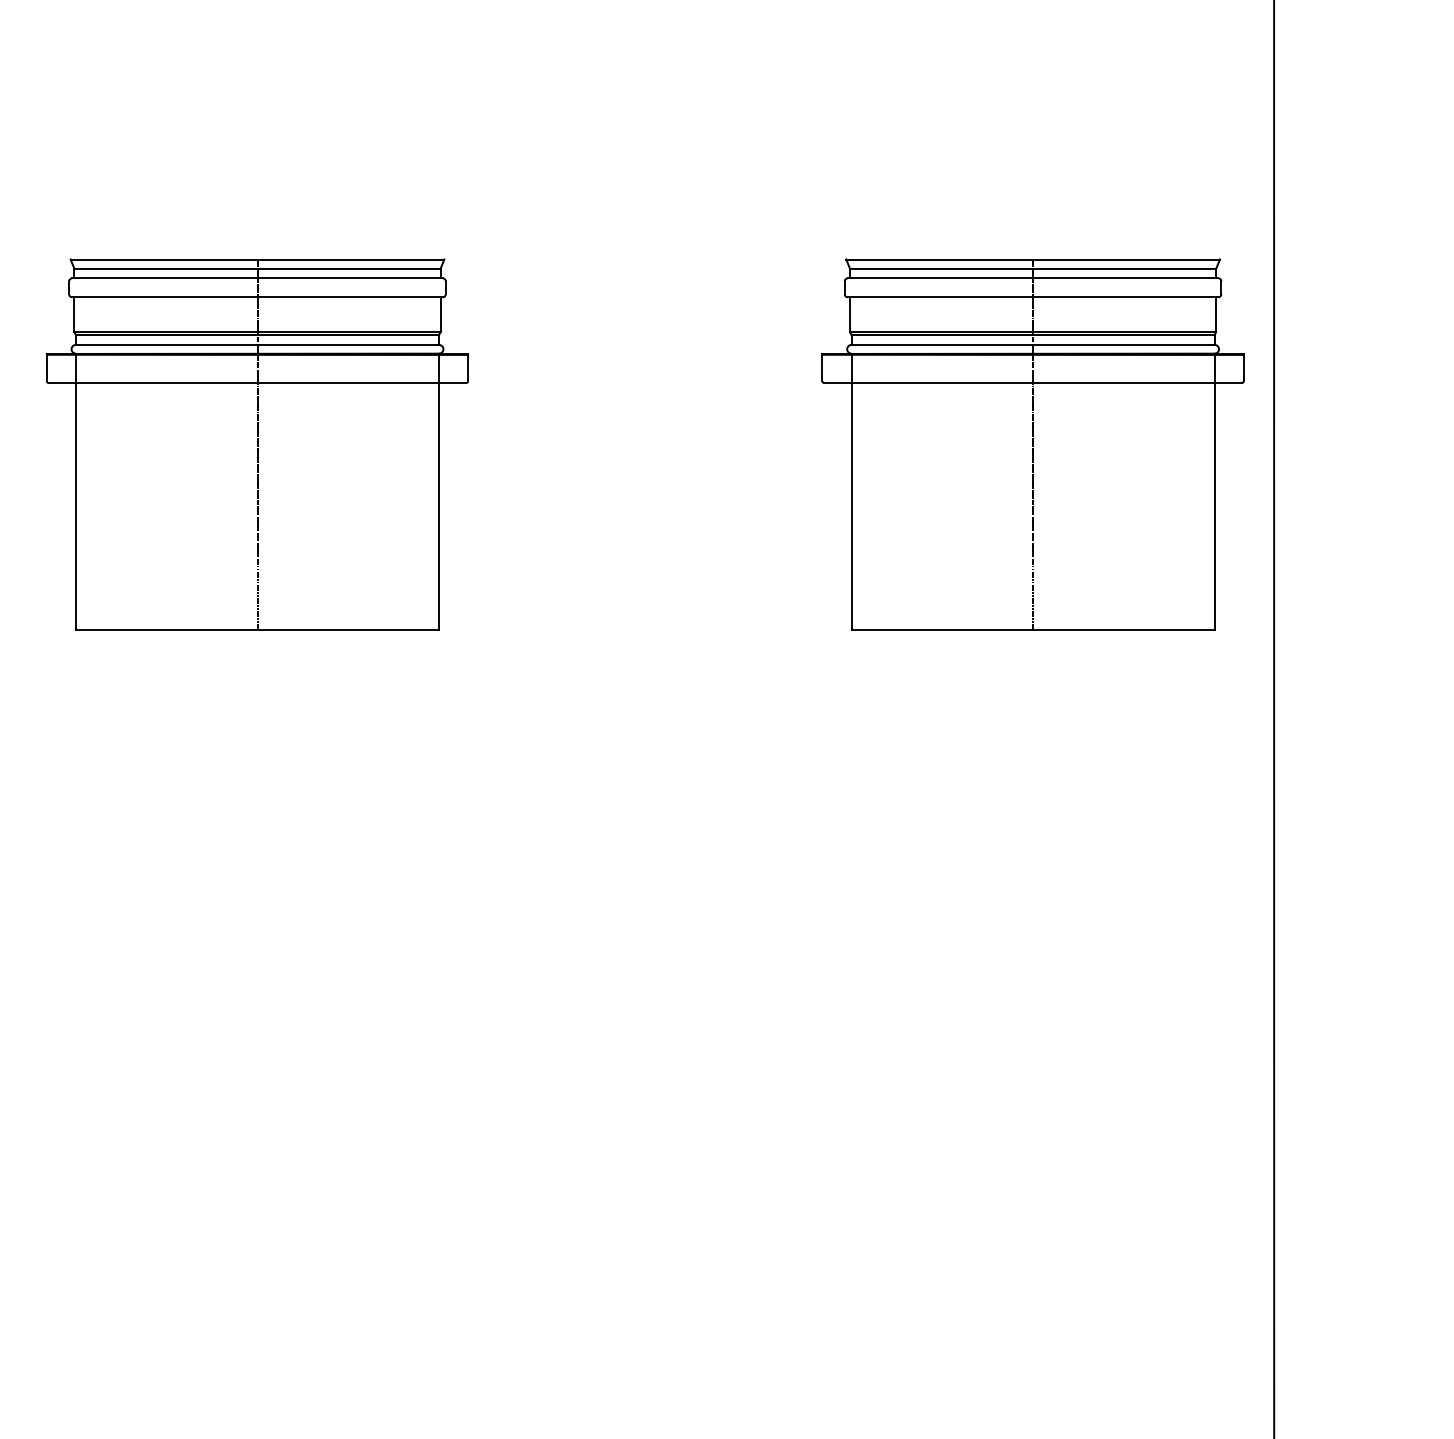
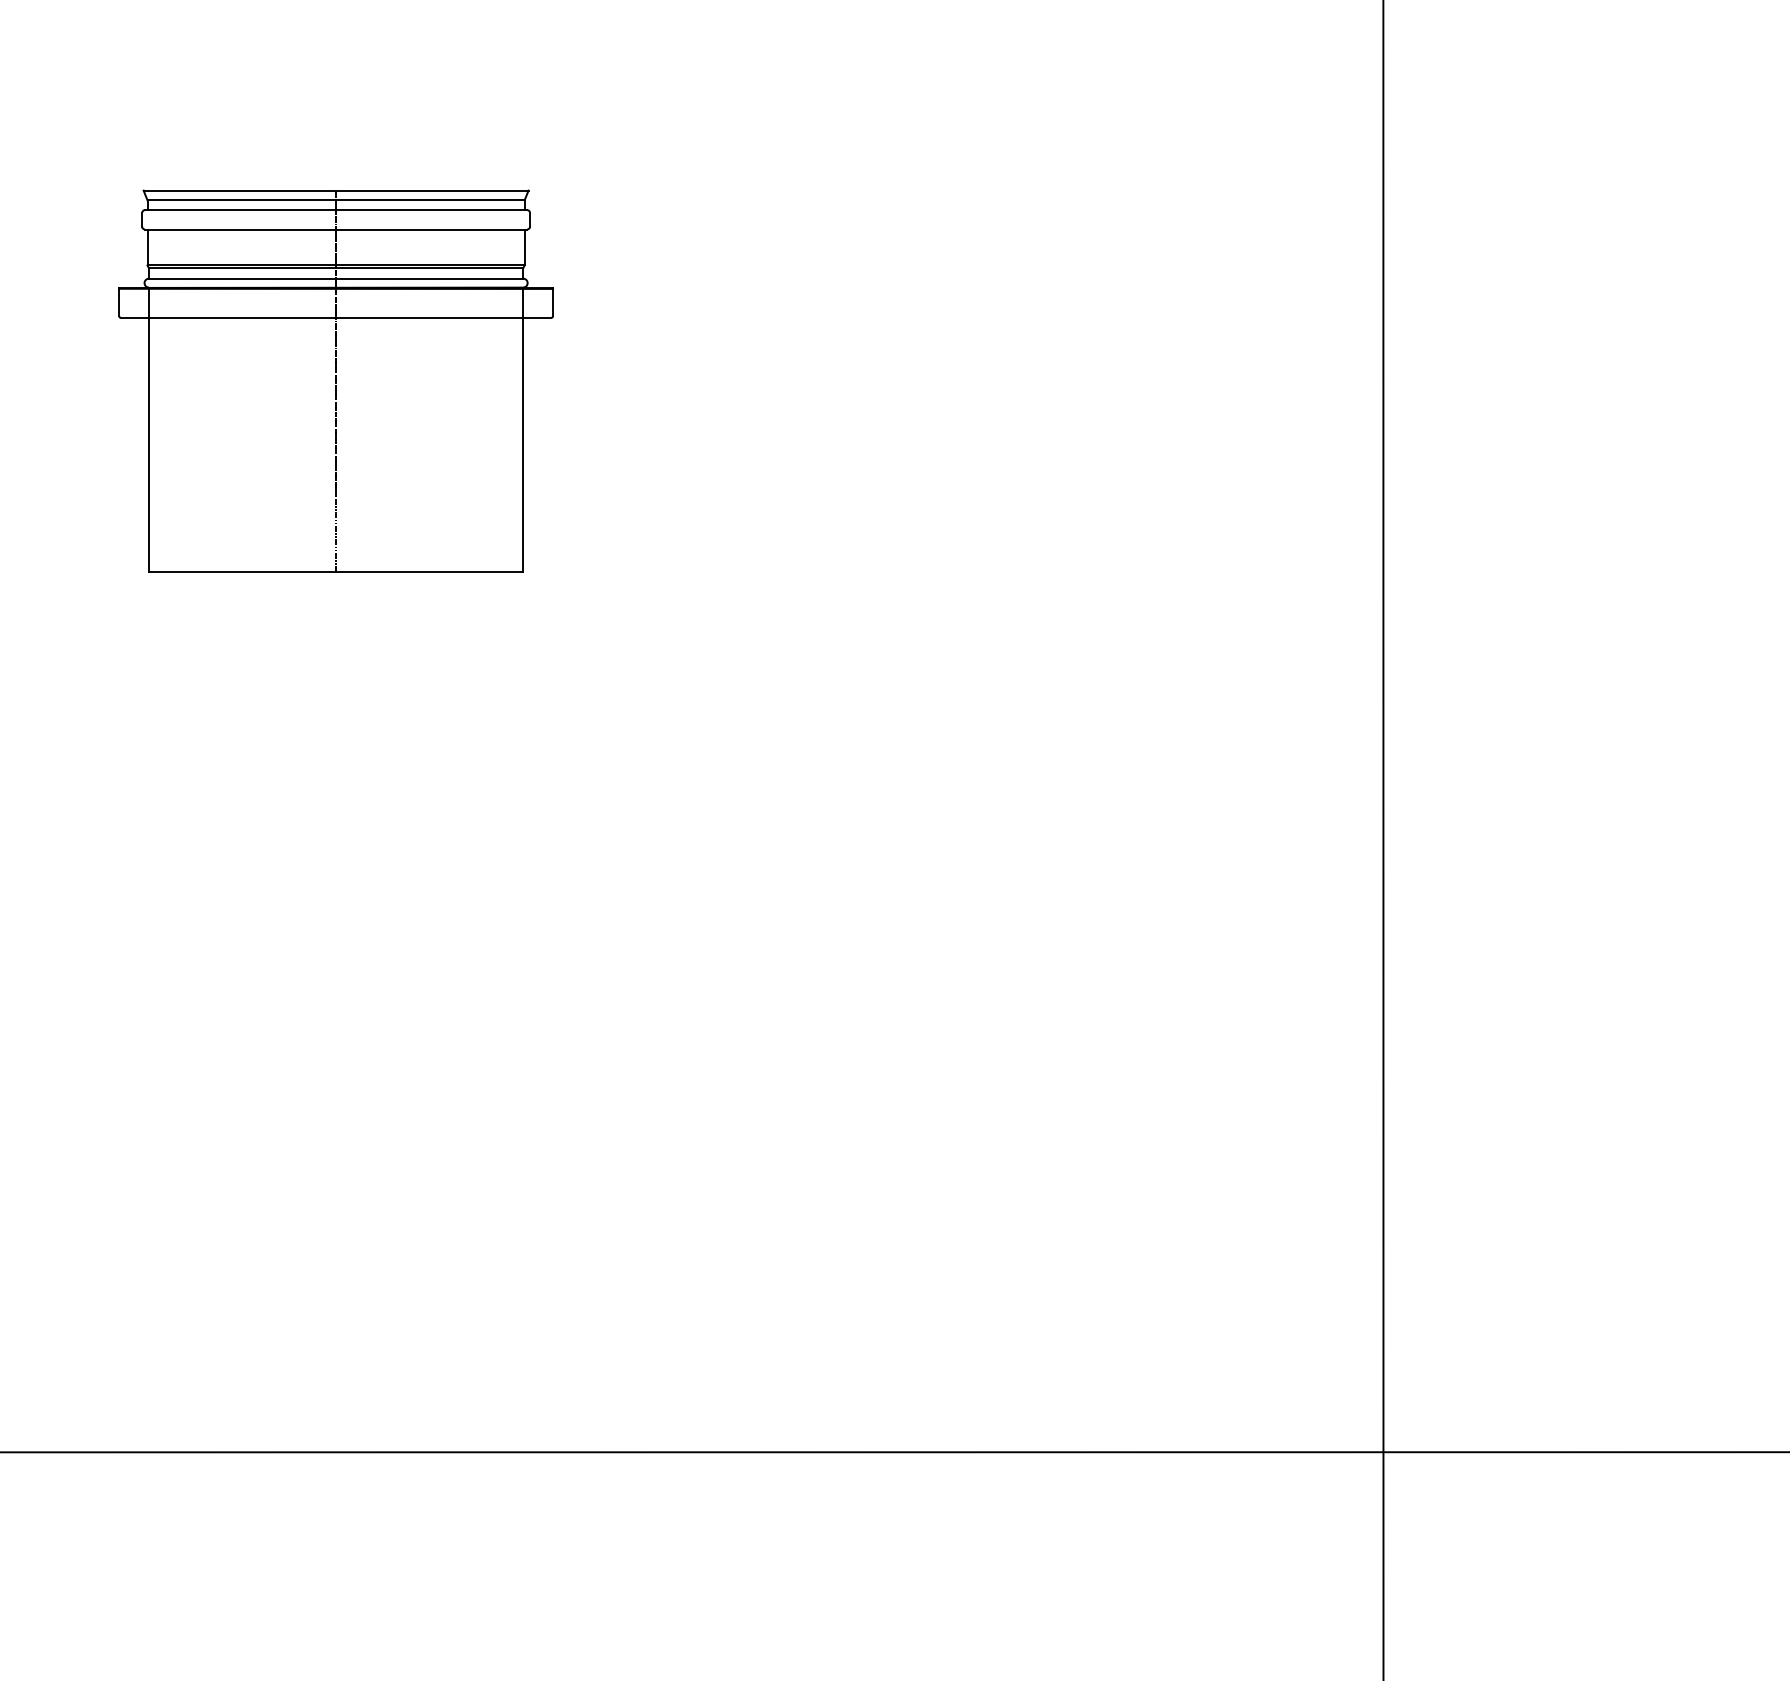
part: (1032, 443) -> (1134, 380), removed

